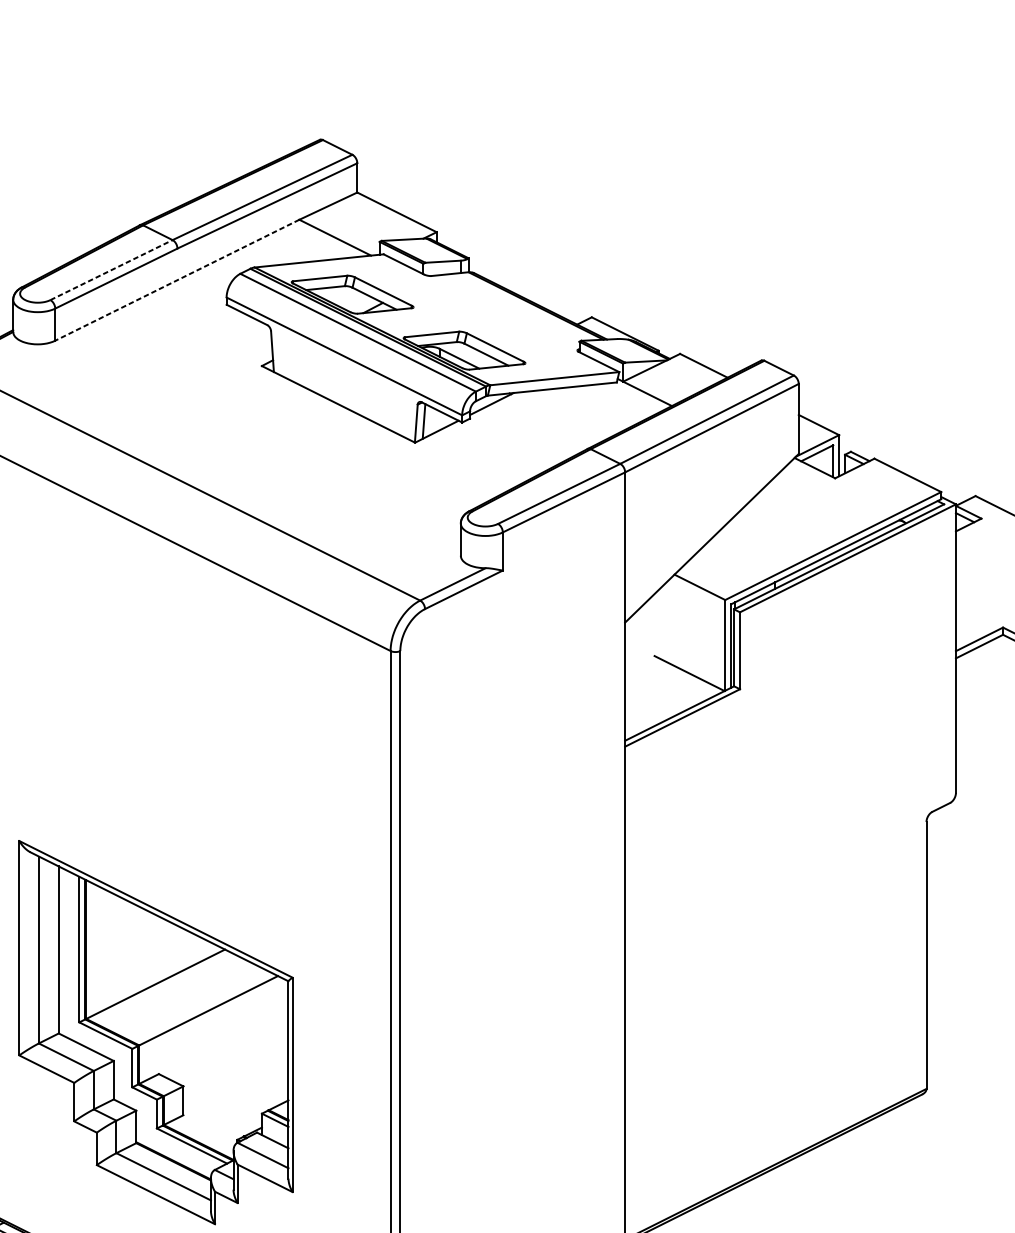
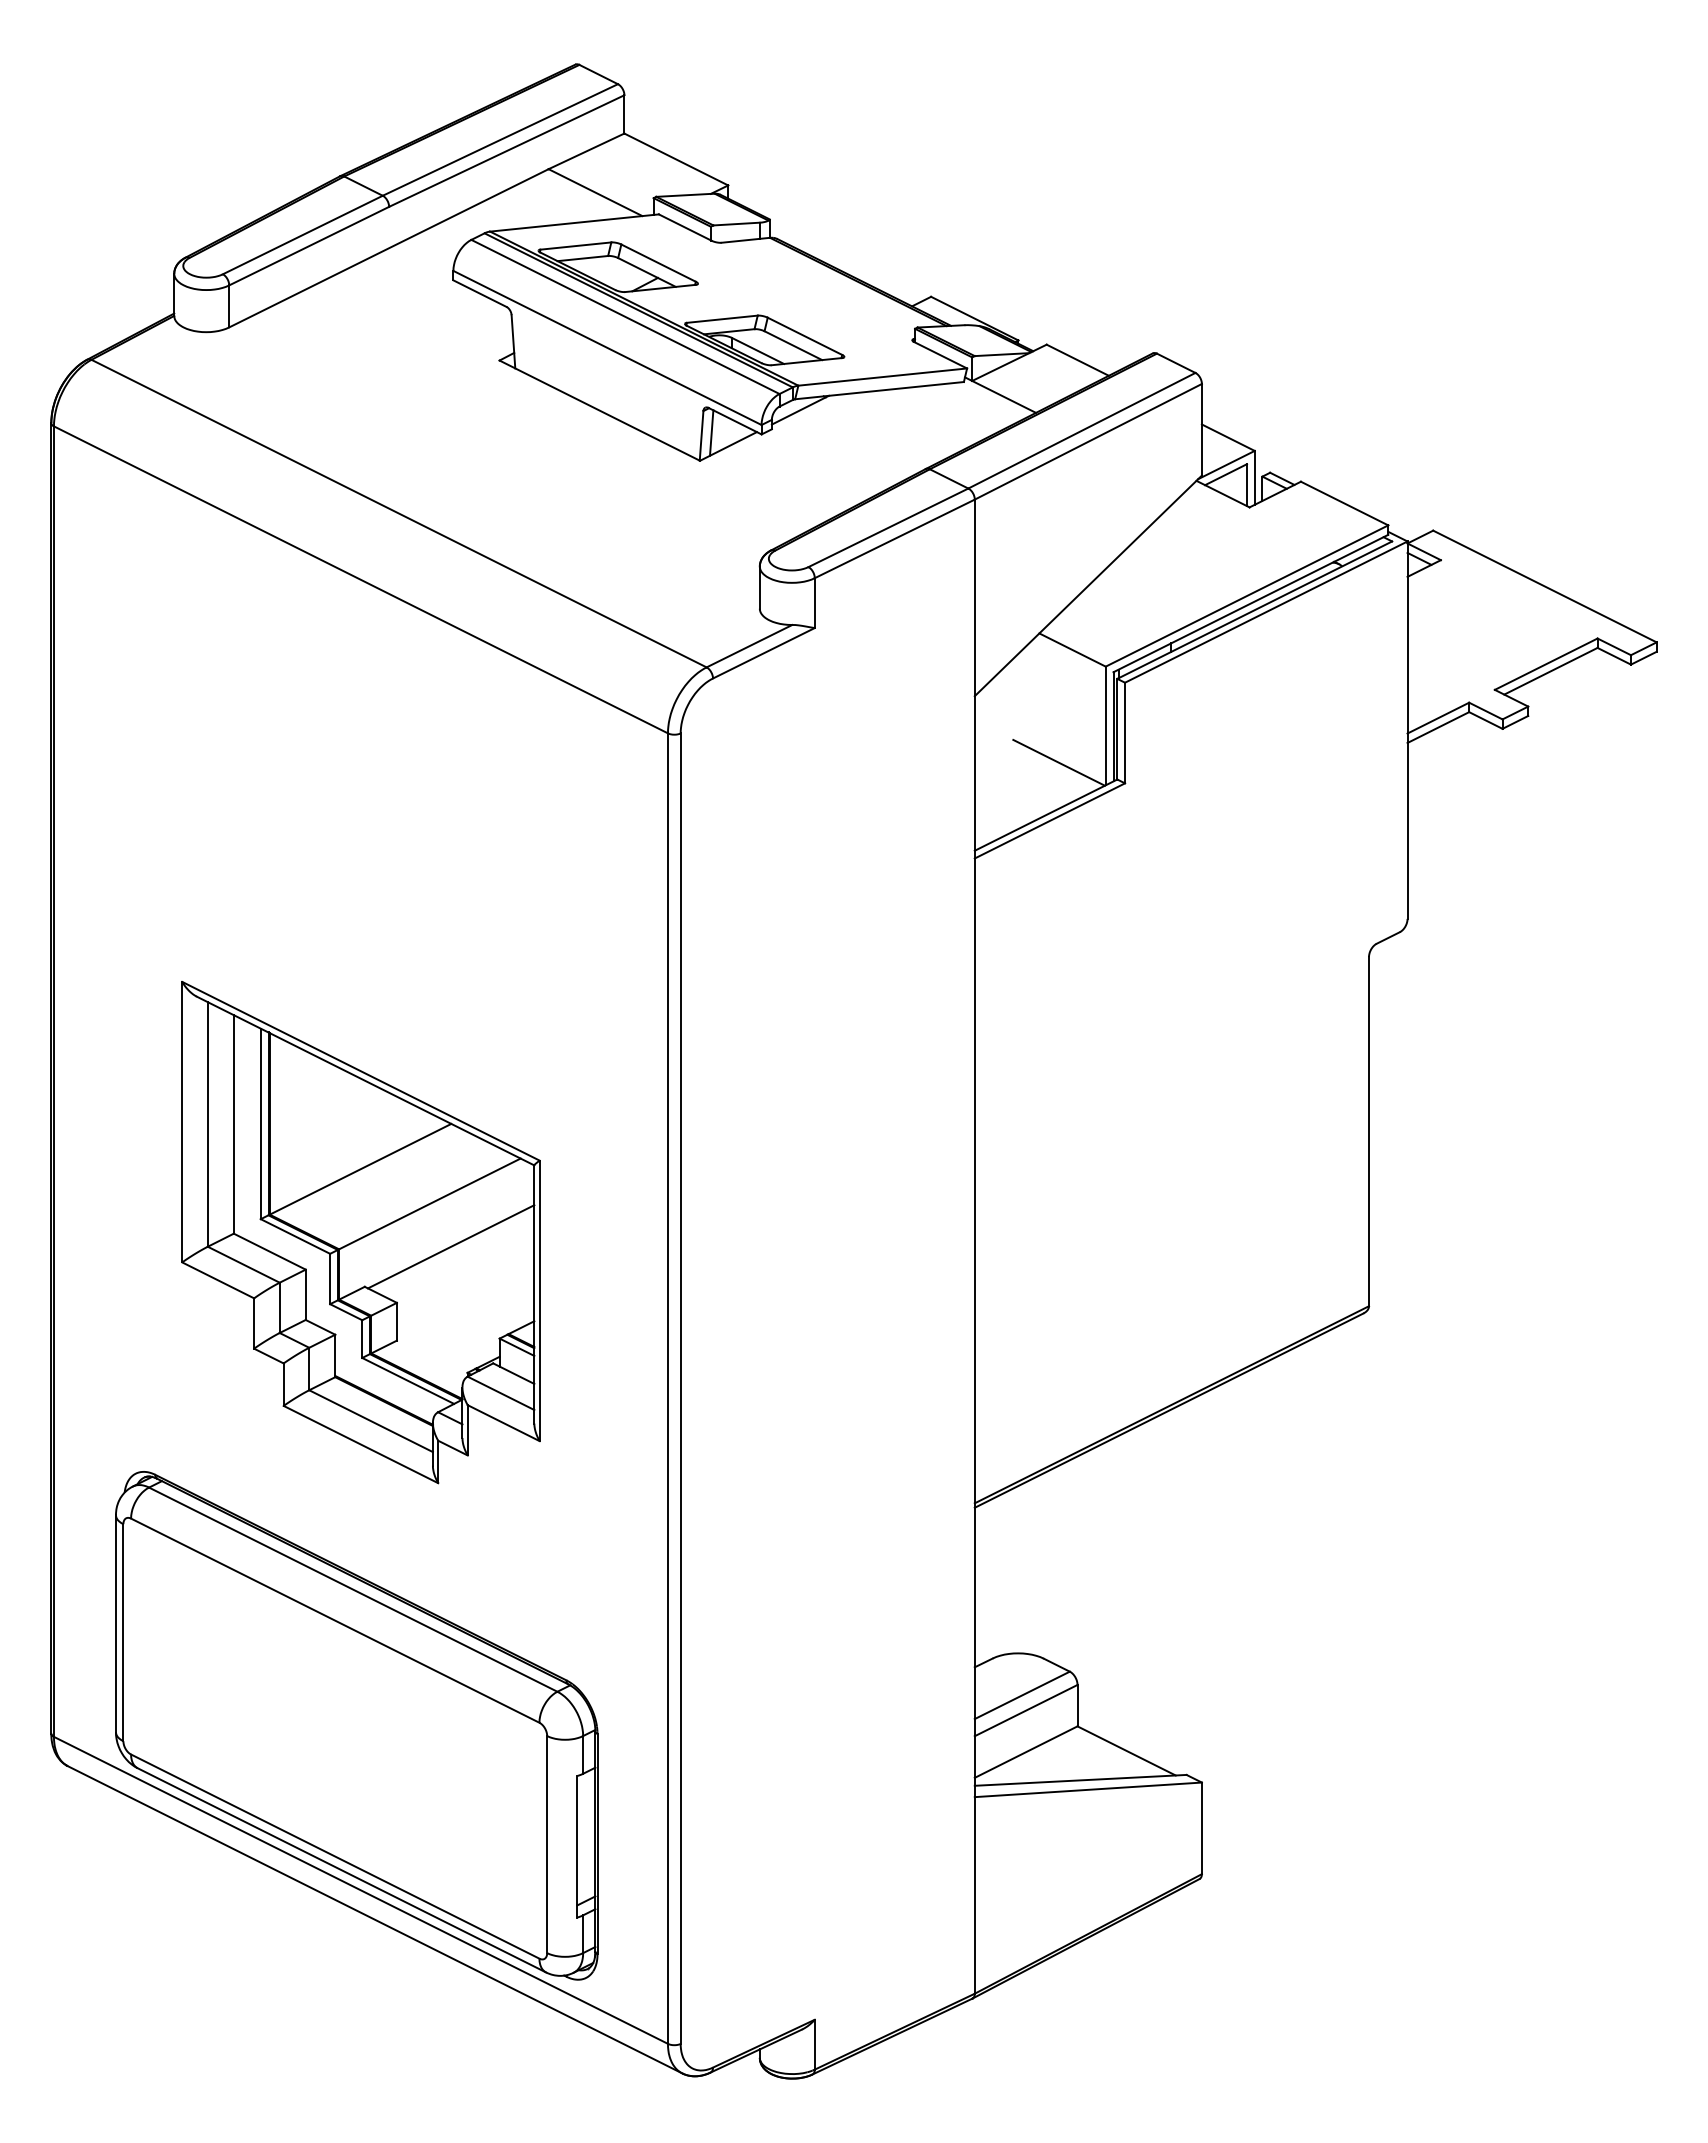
line: (112, 269) -> (303, 234), dashed -> solid
line: (176, 280) -> (388, 248), dashed -> solid
line: (224, 1043) -> (450, 1246), added

